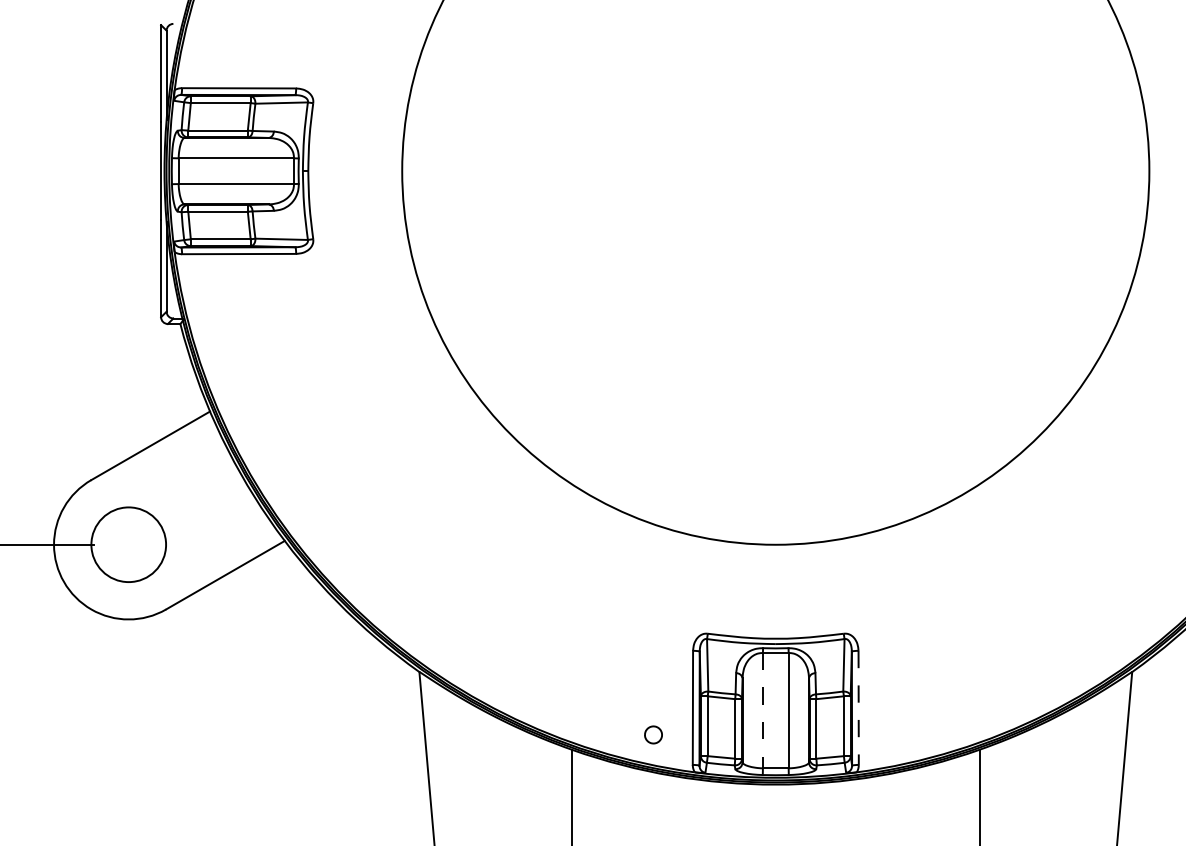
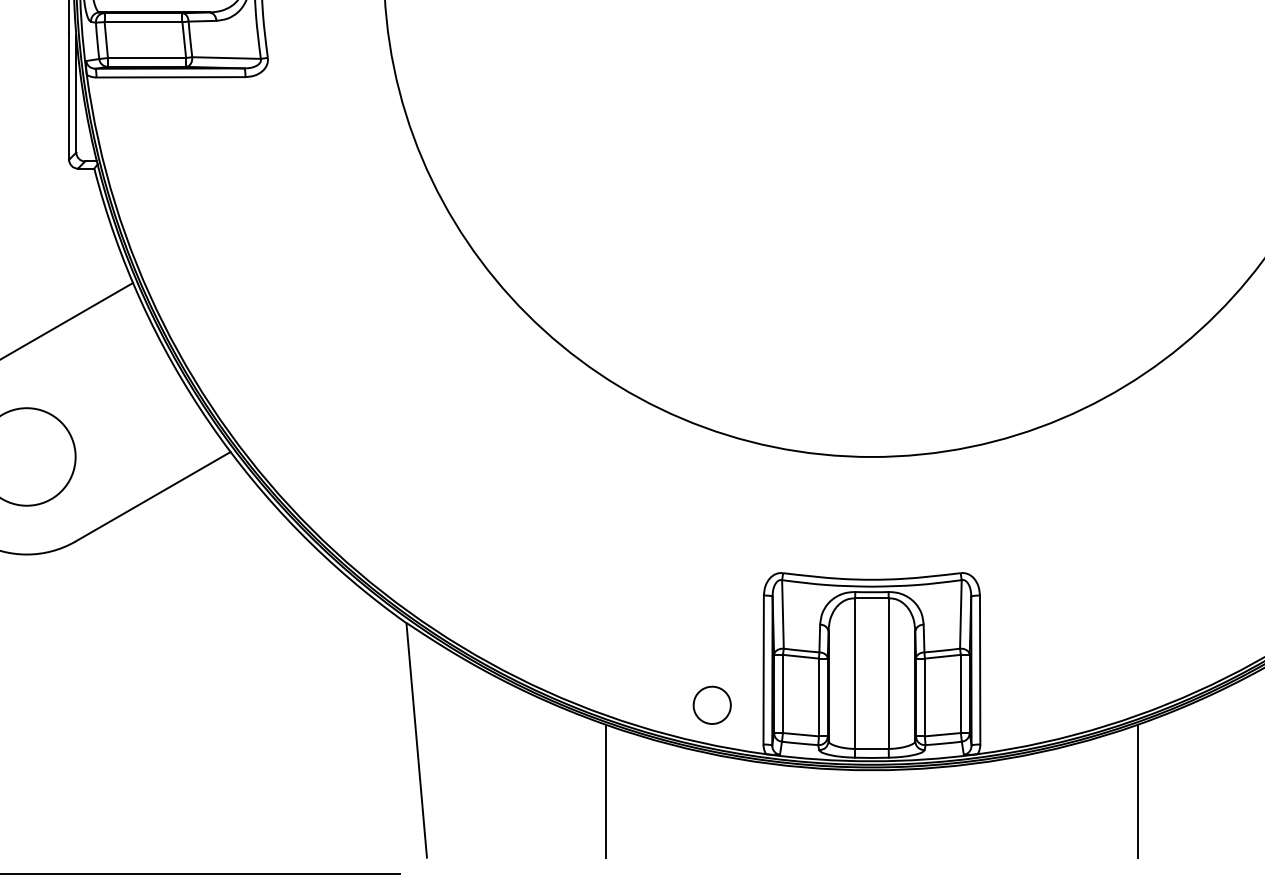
line: (858, 708) -> (979, 670), dashed -> solid
line: (762, 710) -> (854, 673), dashed -> solid
part: (653, 734) -> (712, 704), size x1.67

